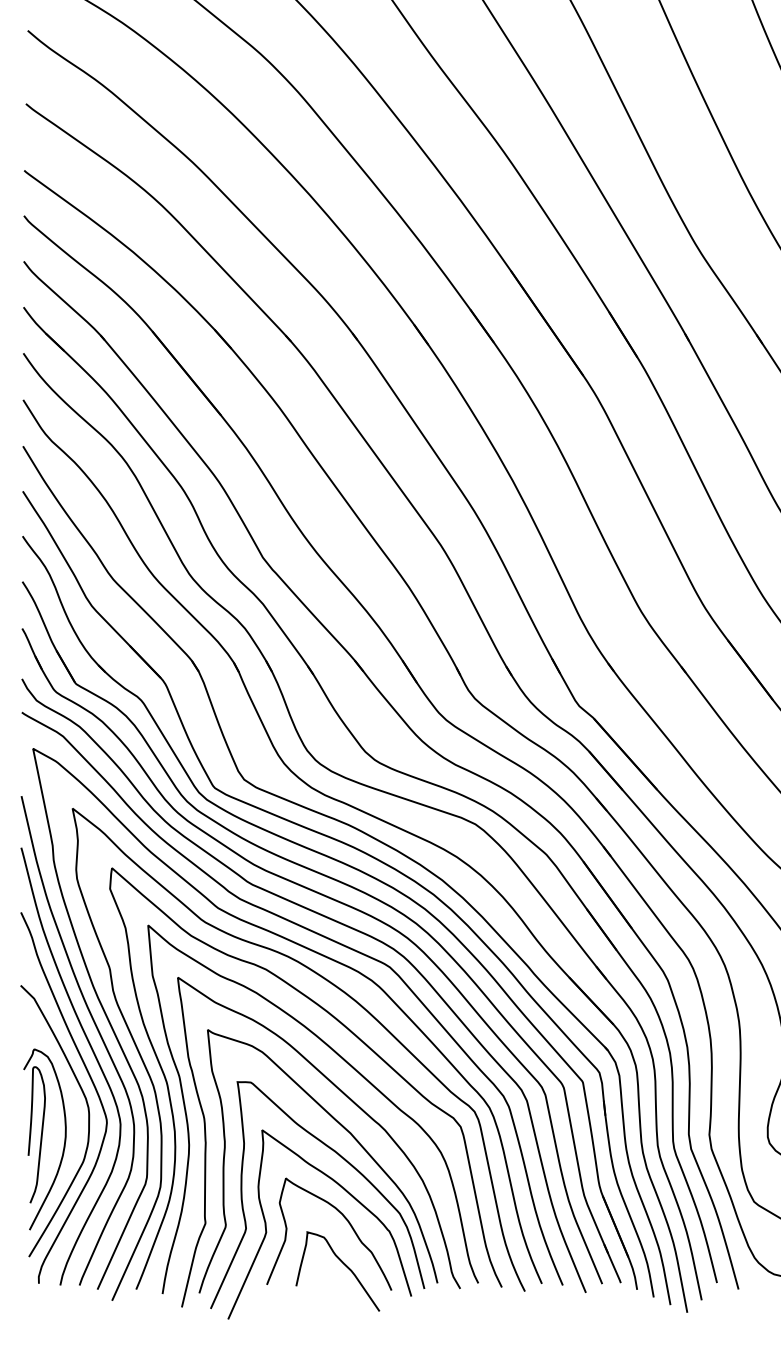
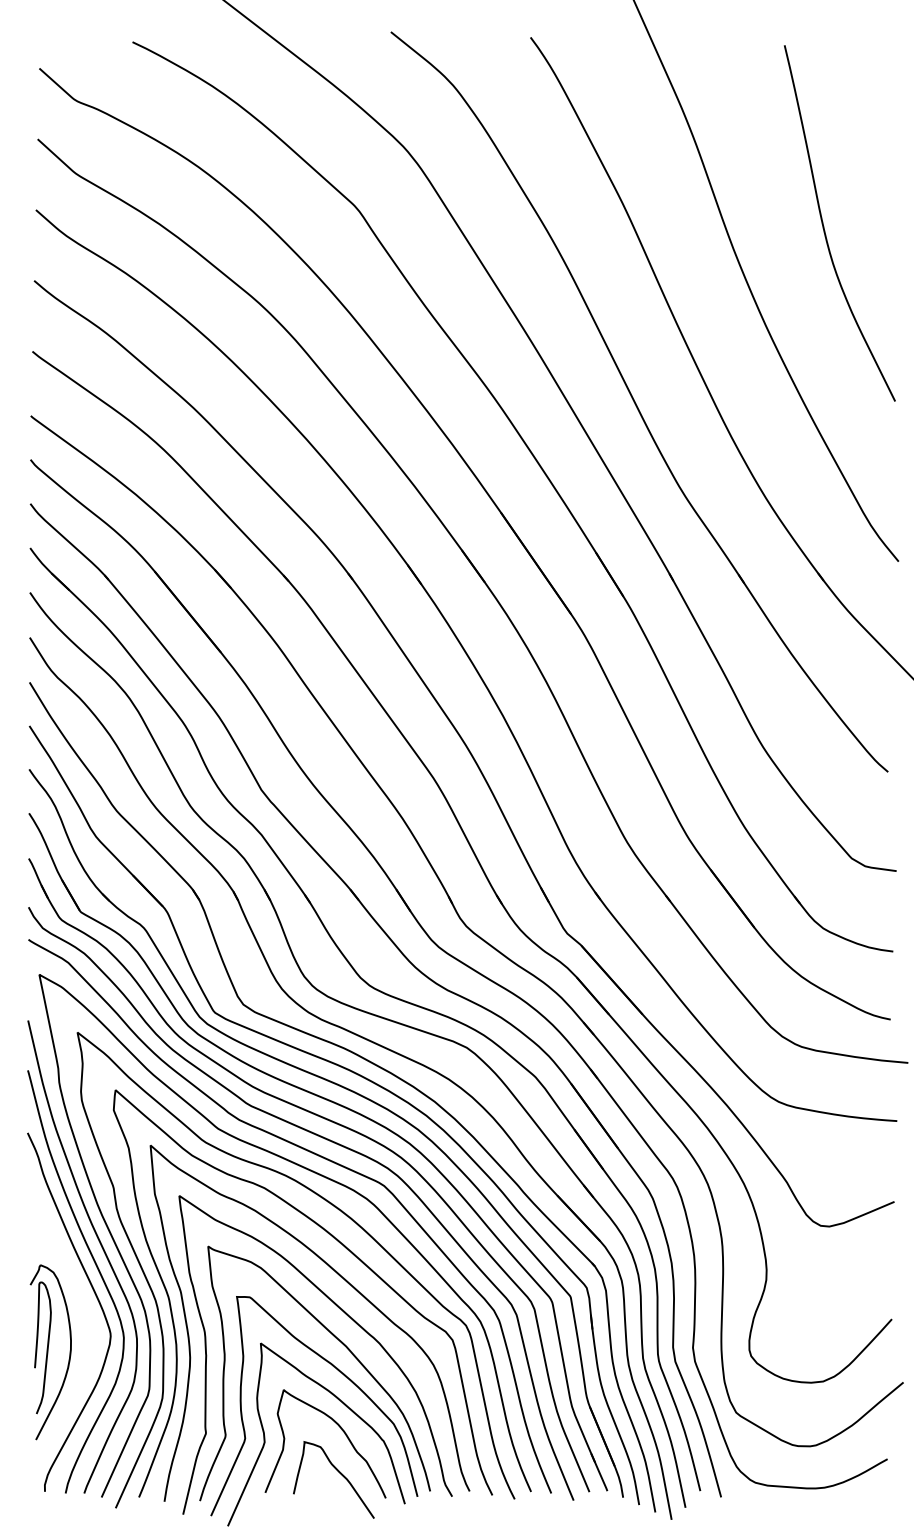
curve: (88, 1120) -> (92, 1334), removed

